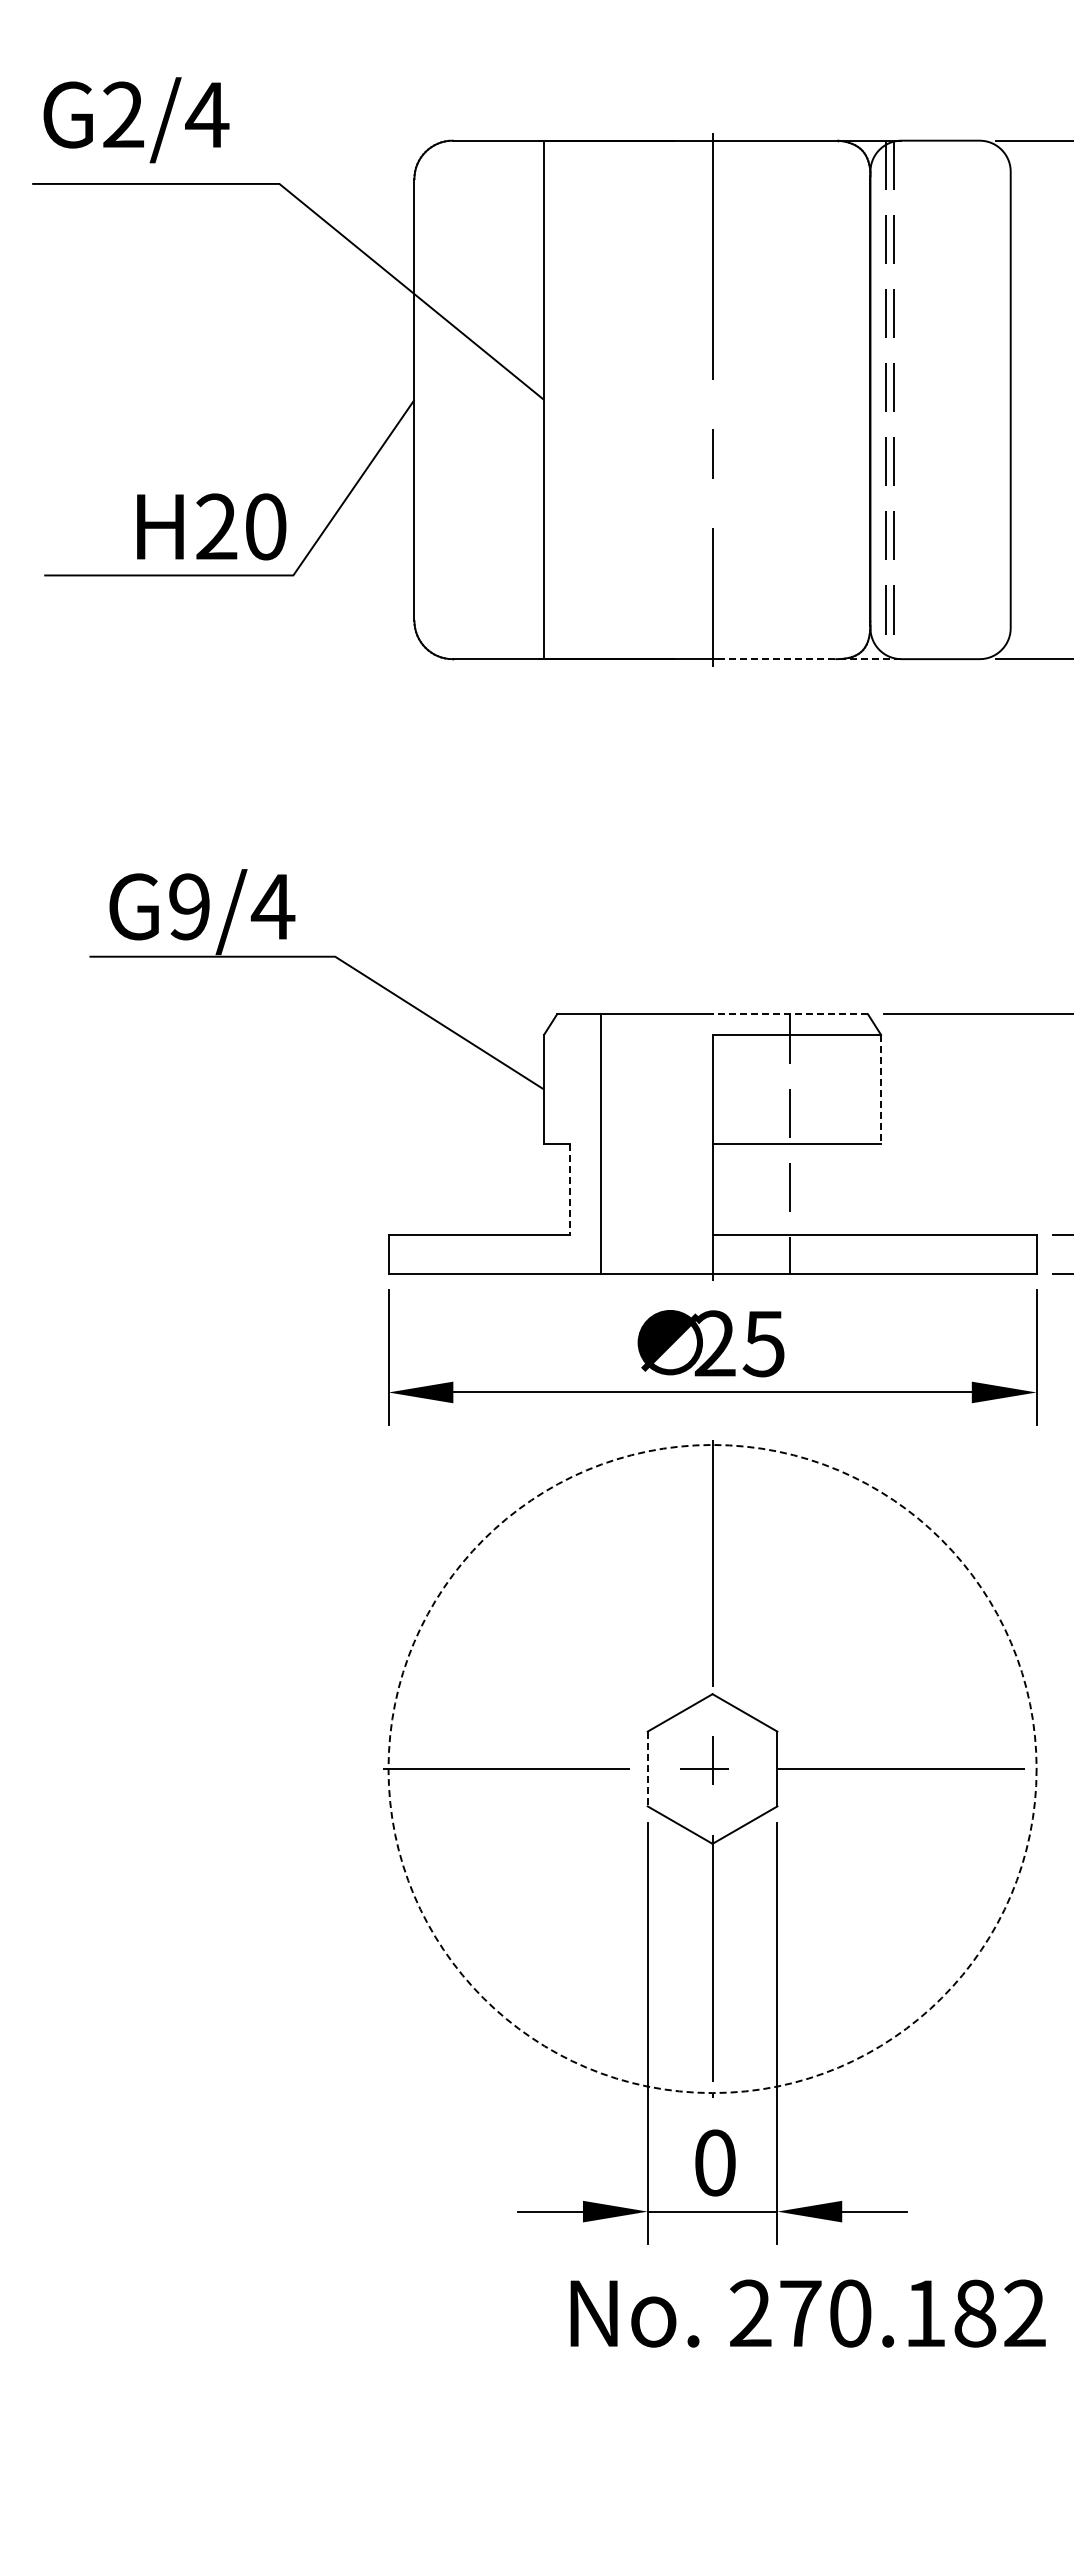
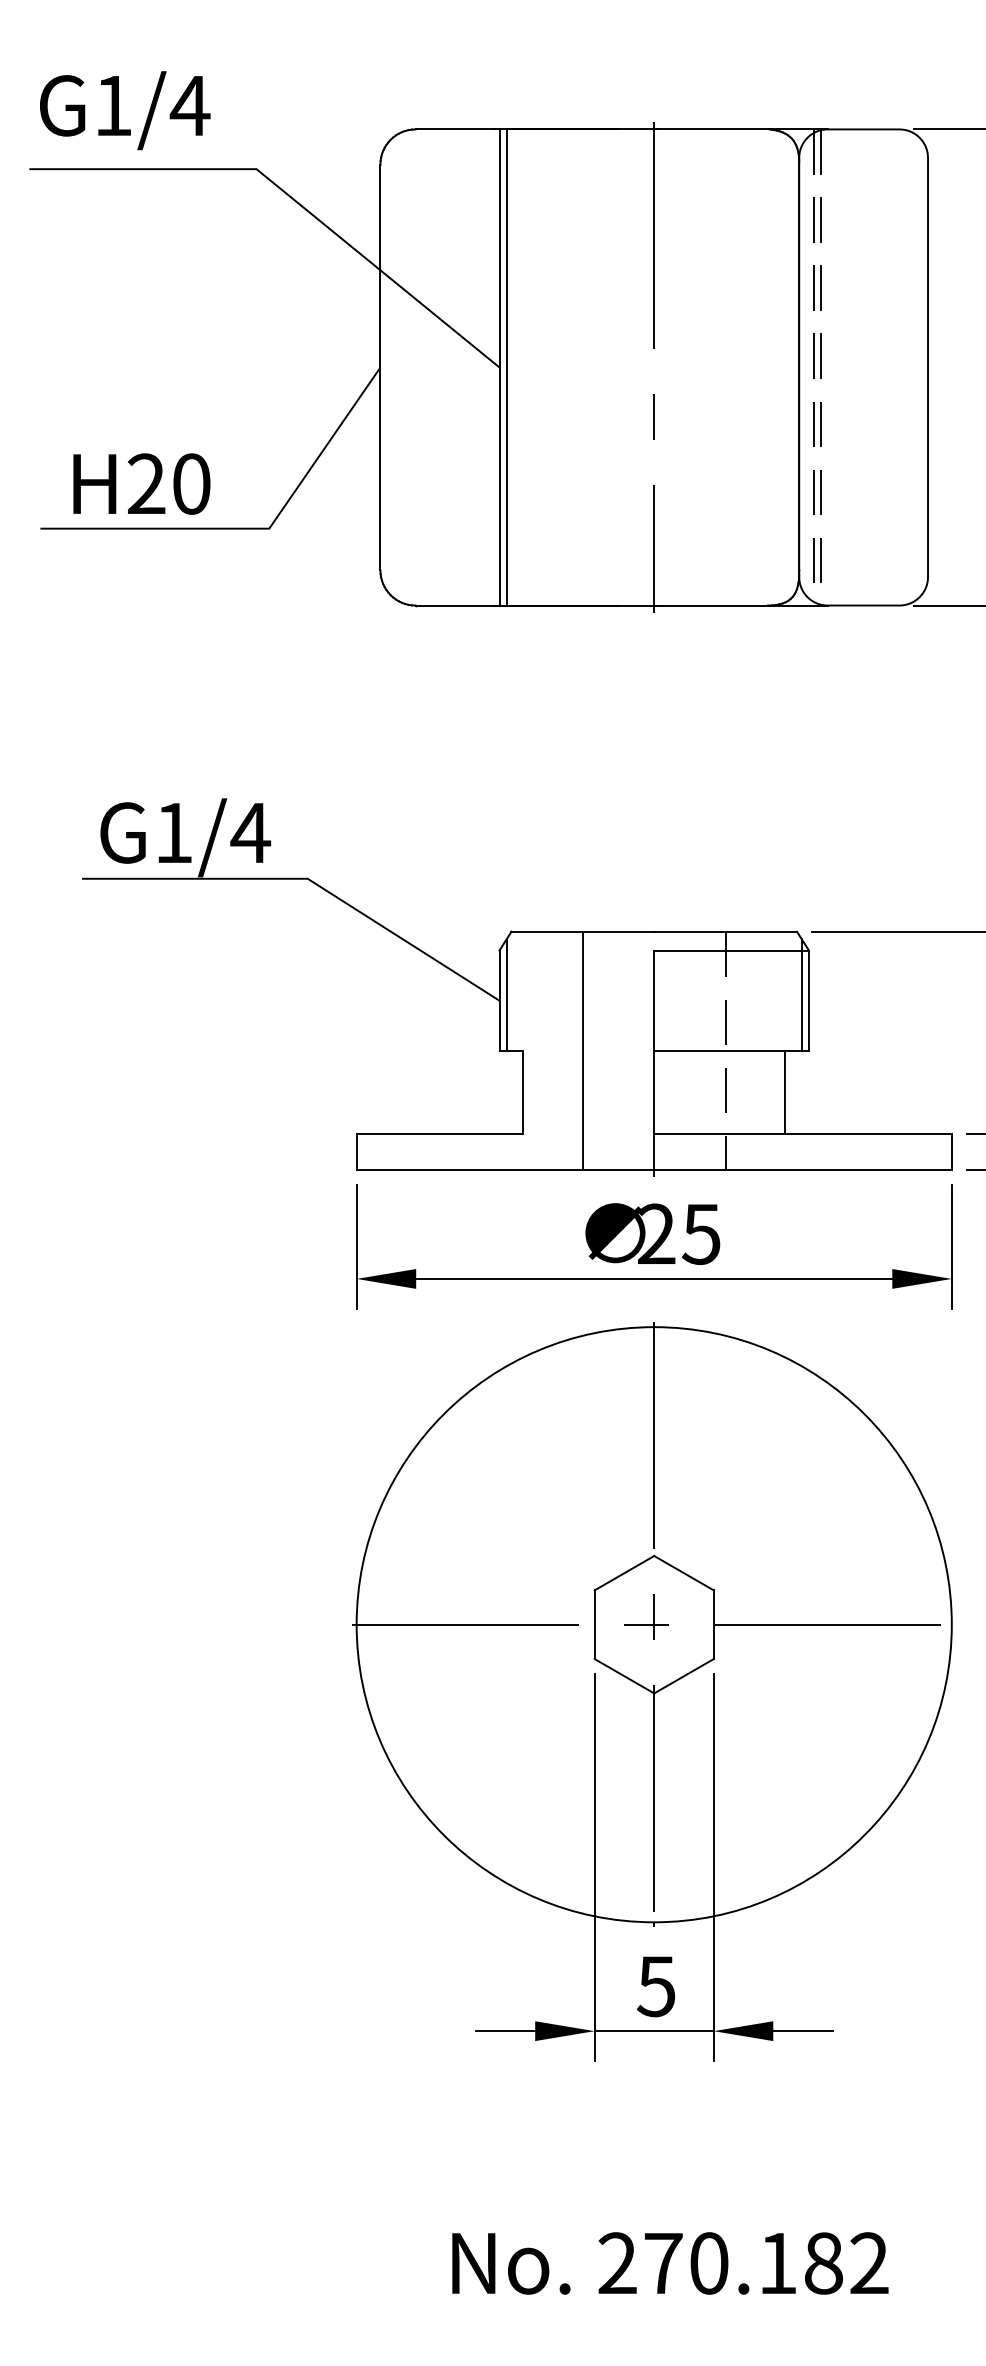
text: (123, 114) -> (113, 105), G2/4 -> G1/4
line: (551, 399) -> (506, 367), added
text: (211, 526) -> (141, 483), moved
line: (806, 659) -> (740, 605), dashed -> solid
text: (189, 906) -> (173, 832), G9/4 -> G1/4
line: (790, 1014) -> (725, 931), dashed -> solid
line: (551, 1083) -> (506, 995), added
line: (873, 1083) -> (802, 995), added
line: (881, 1089) -> (809, 1000), dashed -> solid
line: (600, 1143) -> (582, 1050), moved
line: (570, 1189) -> (523, 1092), dashed -> solid
line: (855, 1189) -> (785, 1092), added
circle: (712, 1768) -> (654, 1624), dashed -> solid
line: (647, 1769) -> (594, 1625), dashed -> solid
text: (714, 2162) -> (655, 1986), 0 -> 5
text: (807, 2313) -> (669, 2263), moved

